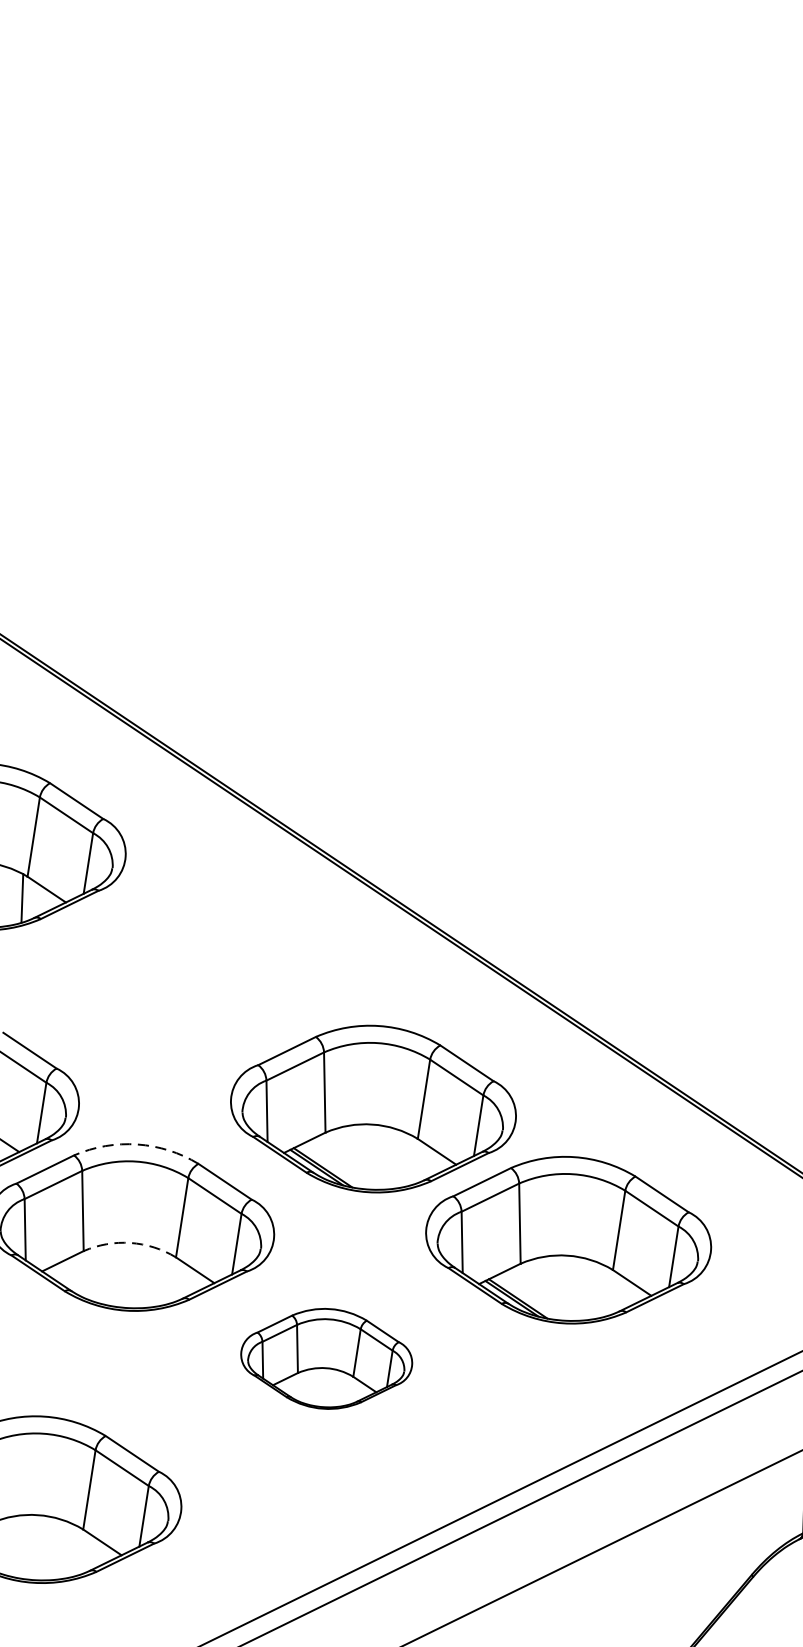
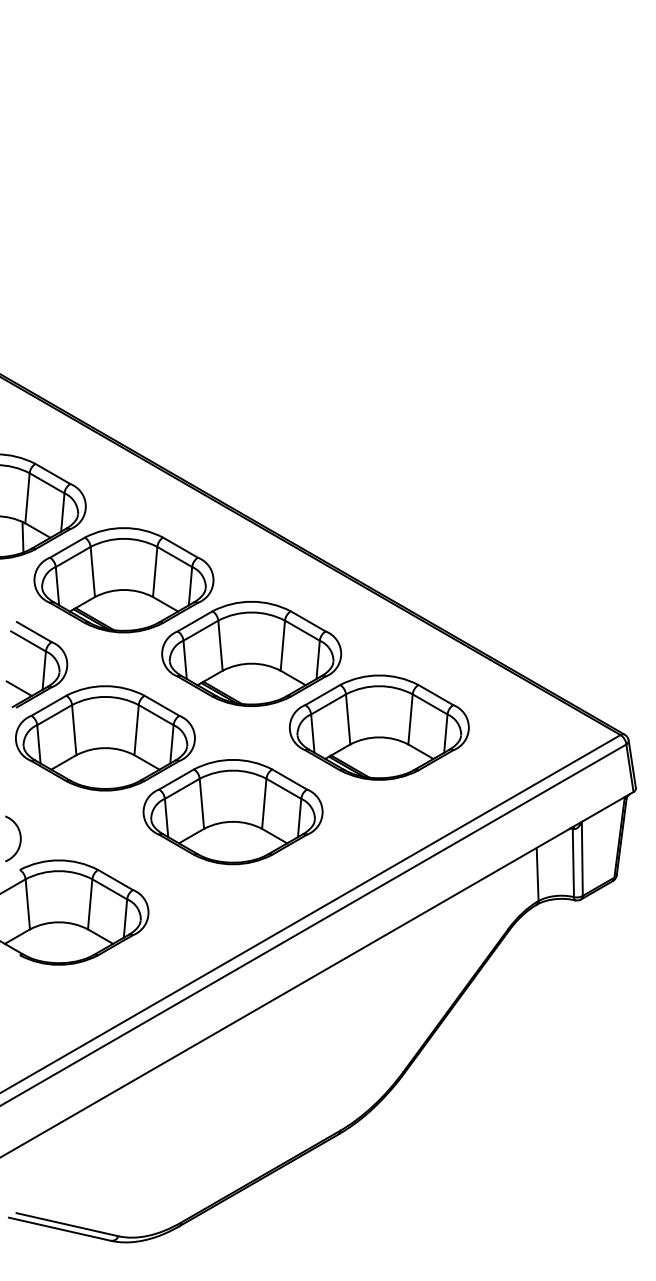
part: (177, 978) -> (123, 580), added
arc: (137, 1144) -> (105, 686), dashed -> solid
arc: (130, 1243) -> (105, 748), dashed -> solid
part: (325, 1359) -> (232, 812), size x1.67

